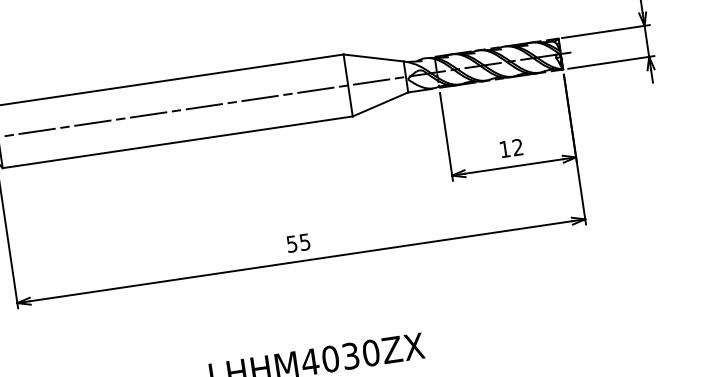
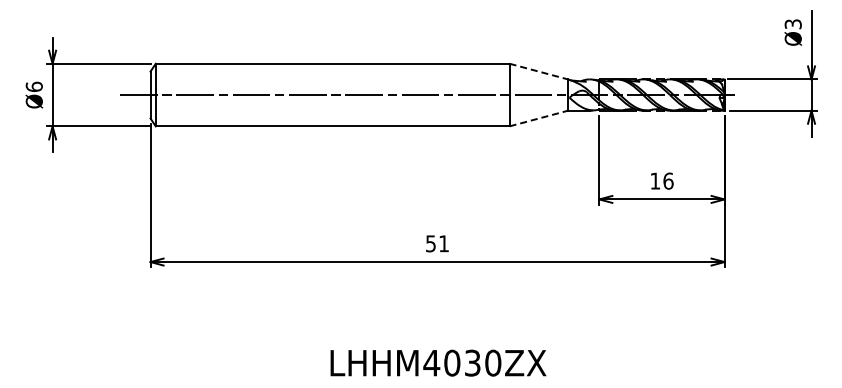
line: (374, 57) -> (539, 71), solid -> dashed
line: (381, 104) -> (539, 118), solid -> dashed
text: (517, 146) -> (668, 180), 12 -> 16
text: (304, 241) -> (443, 243), 55 -> 51

